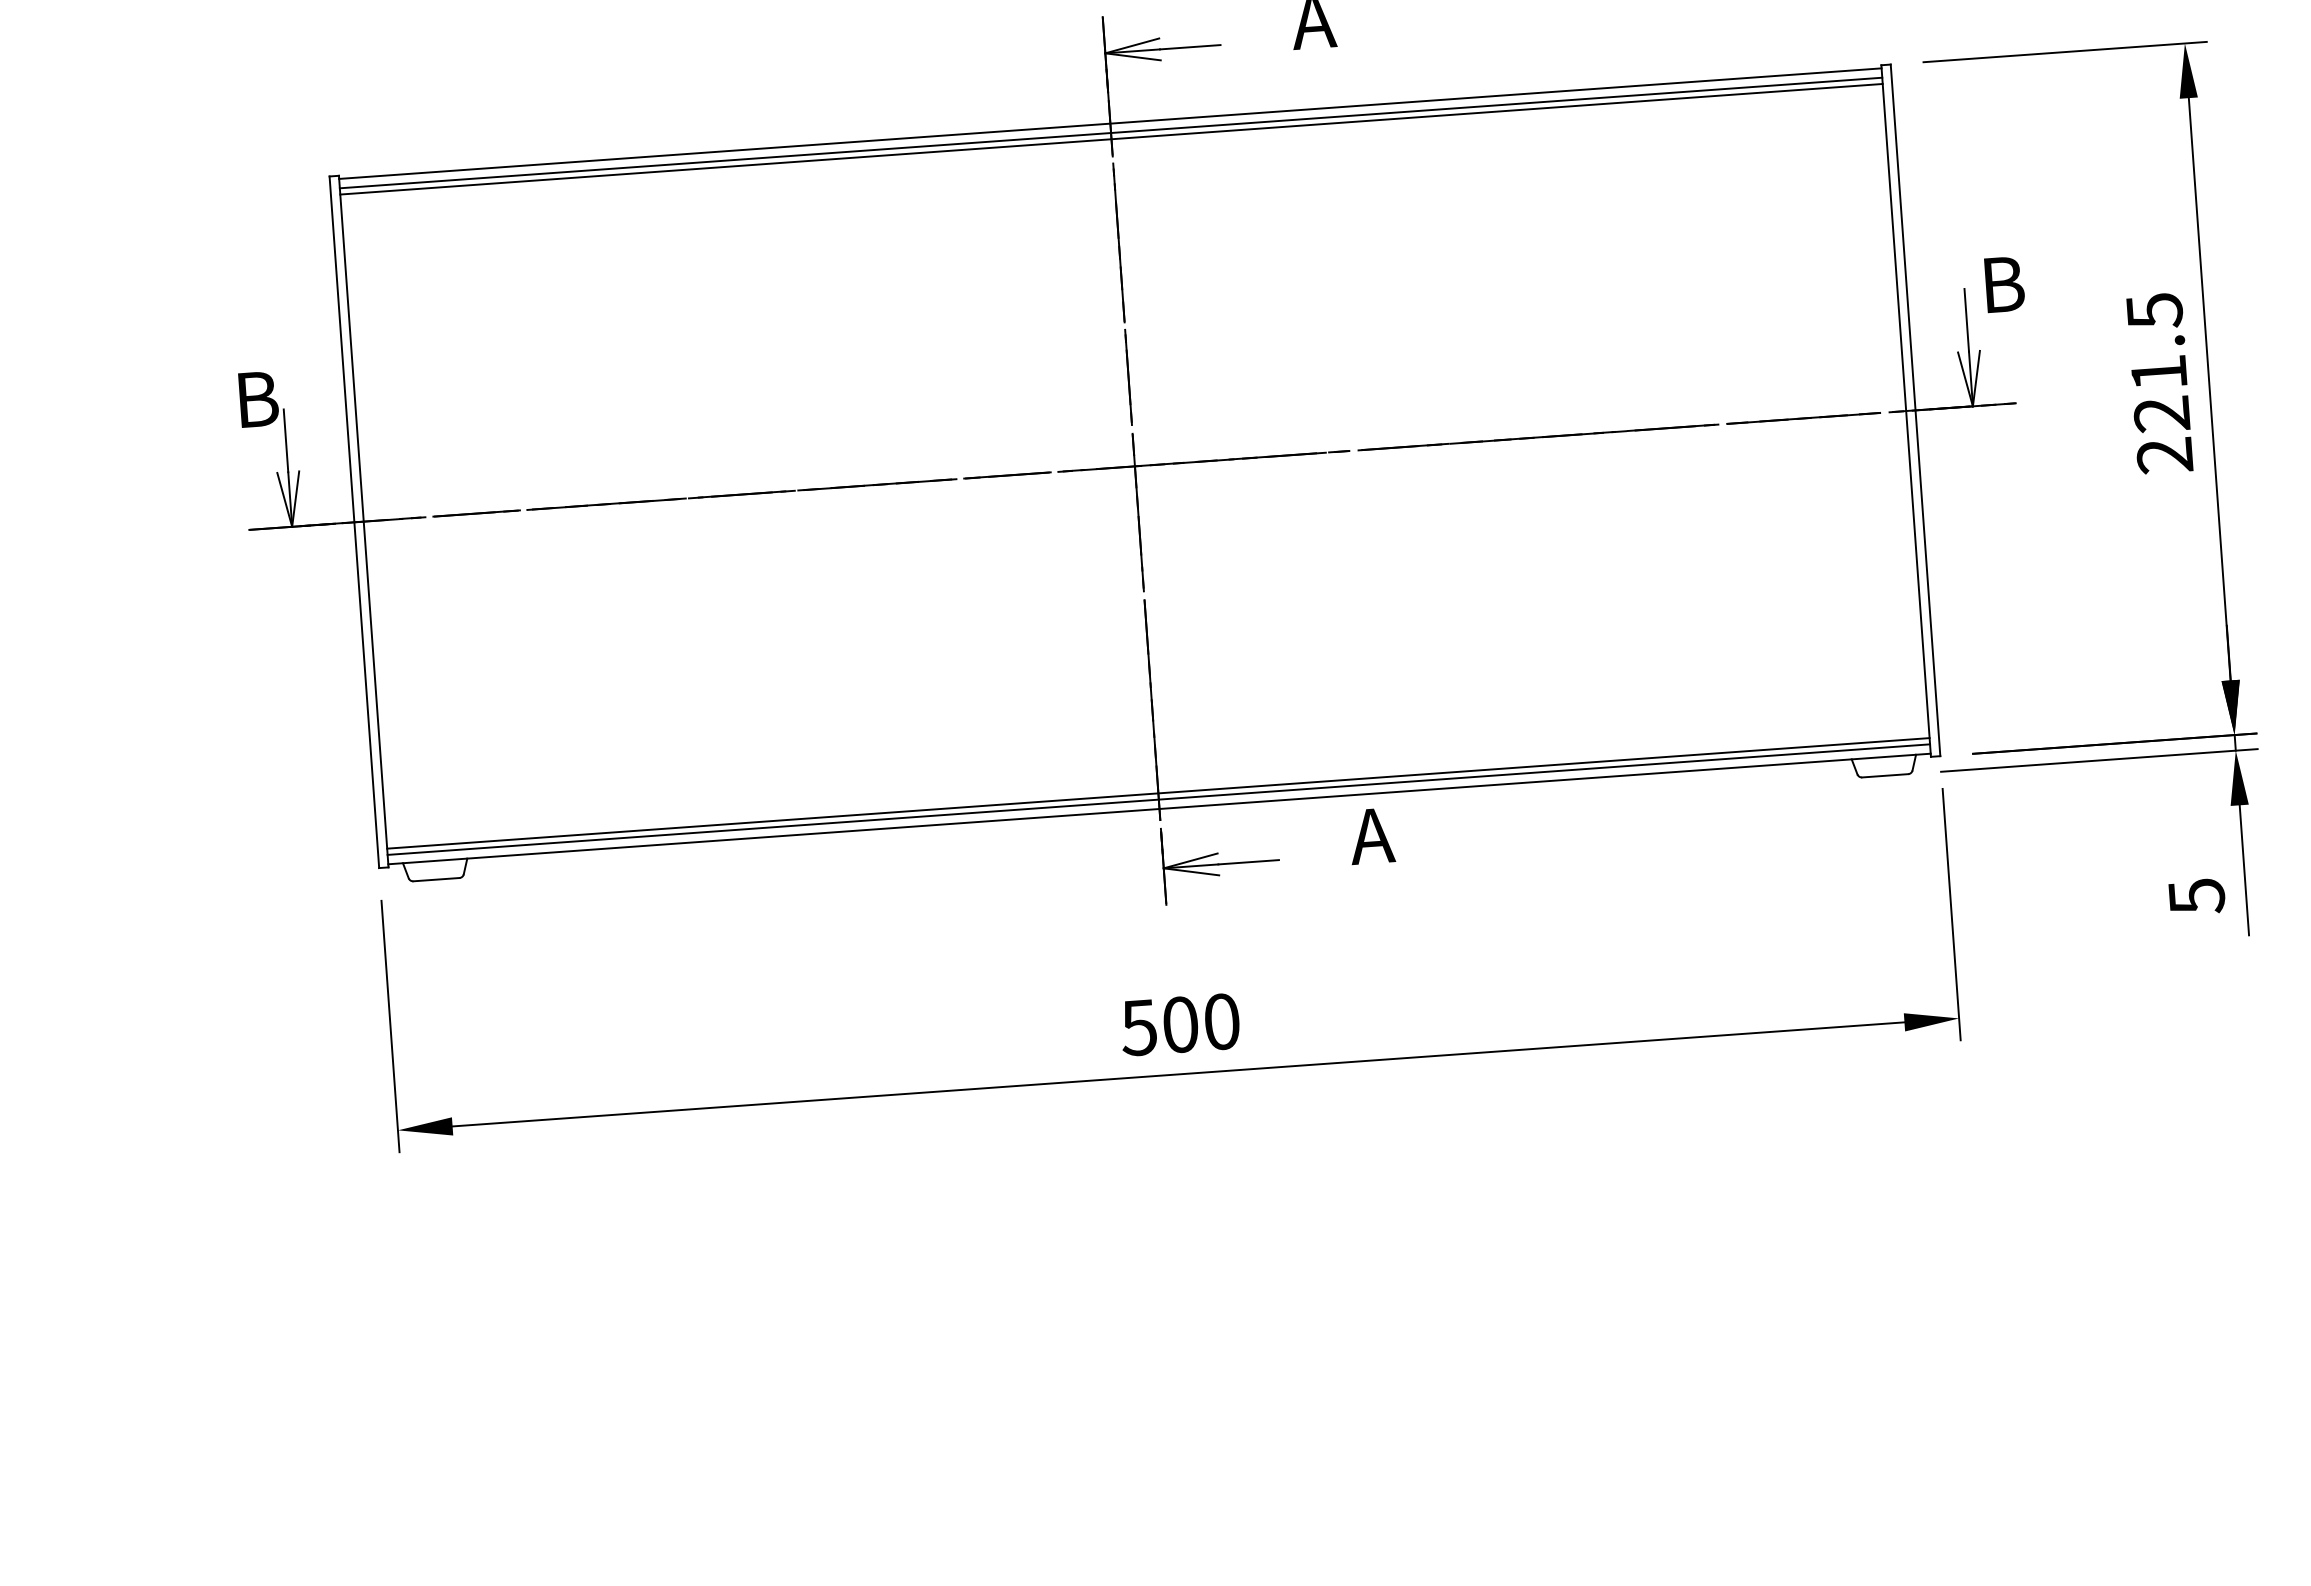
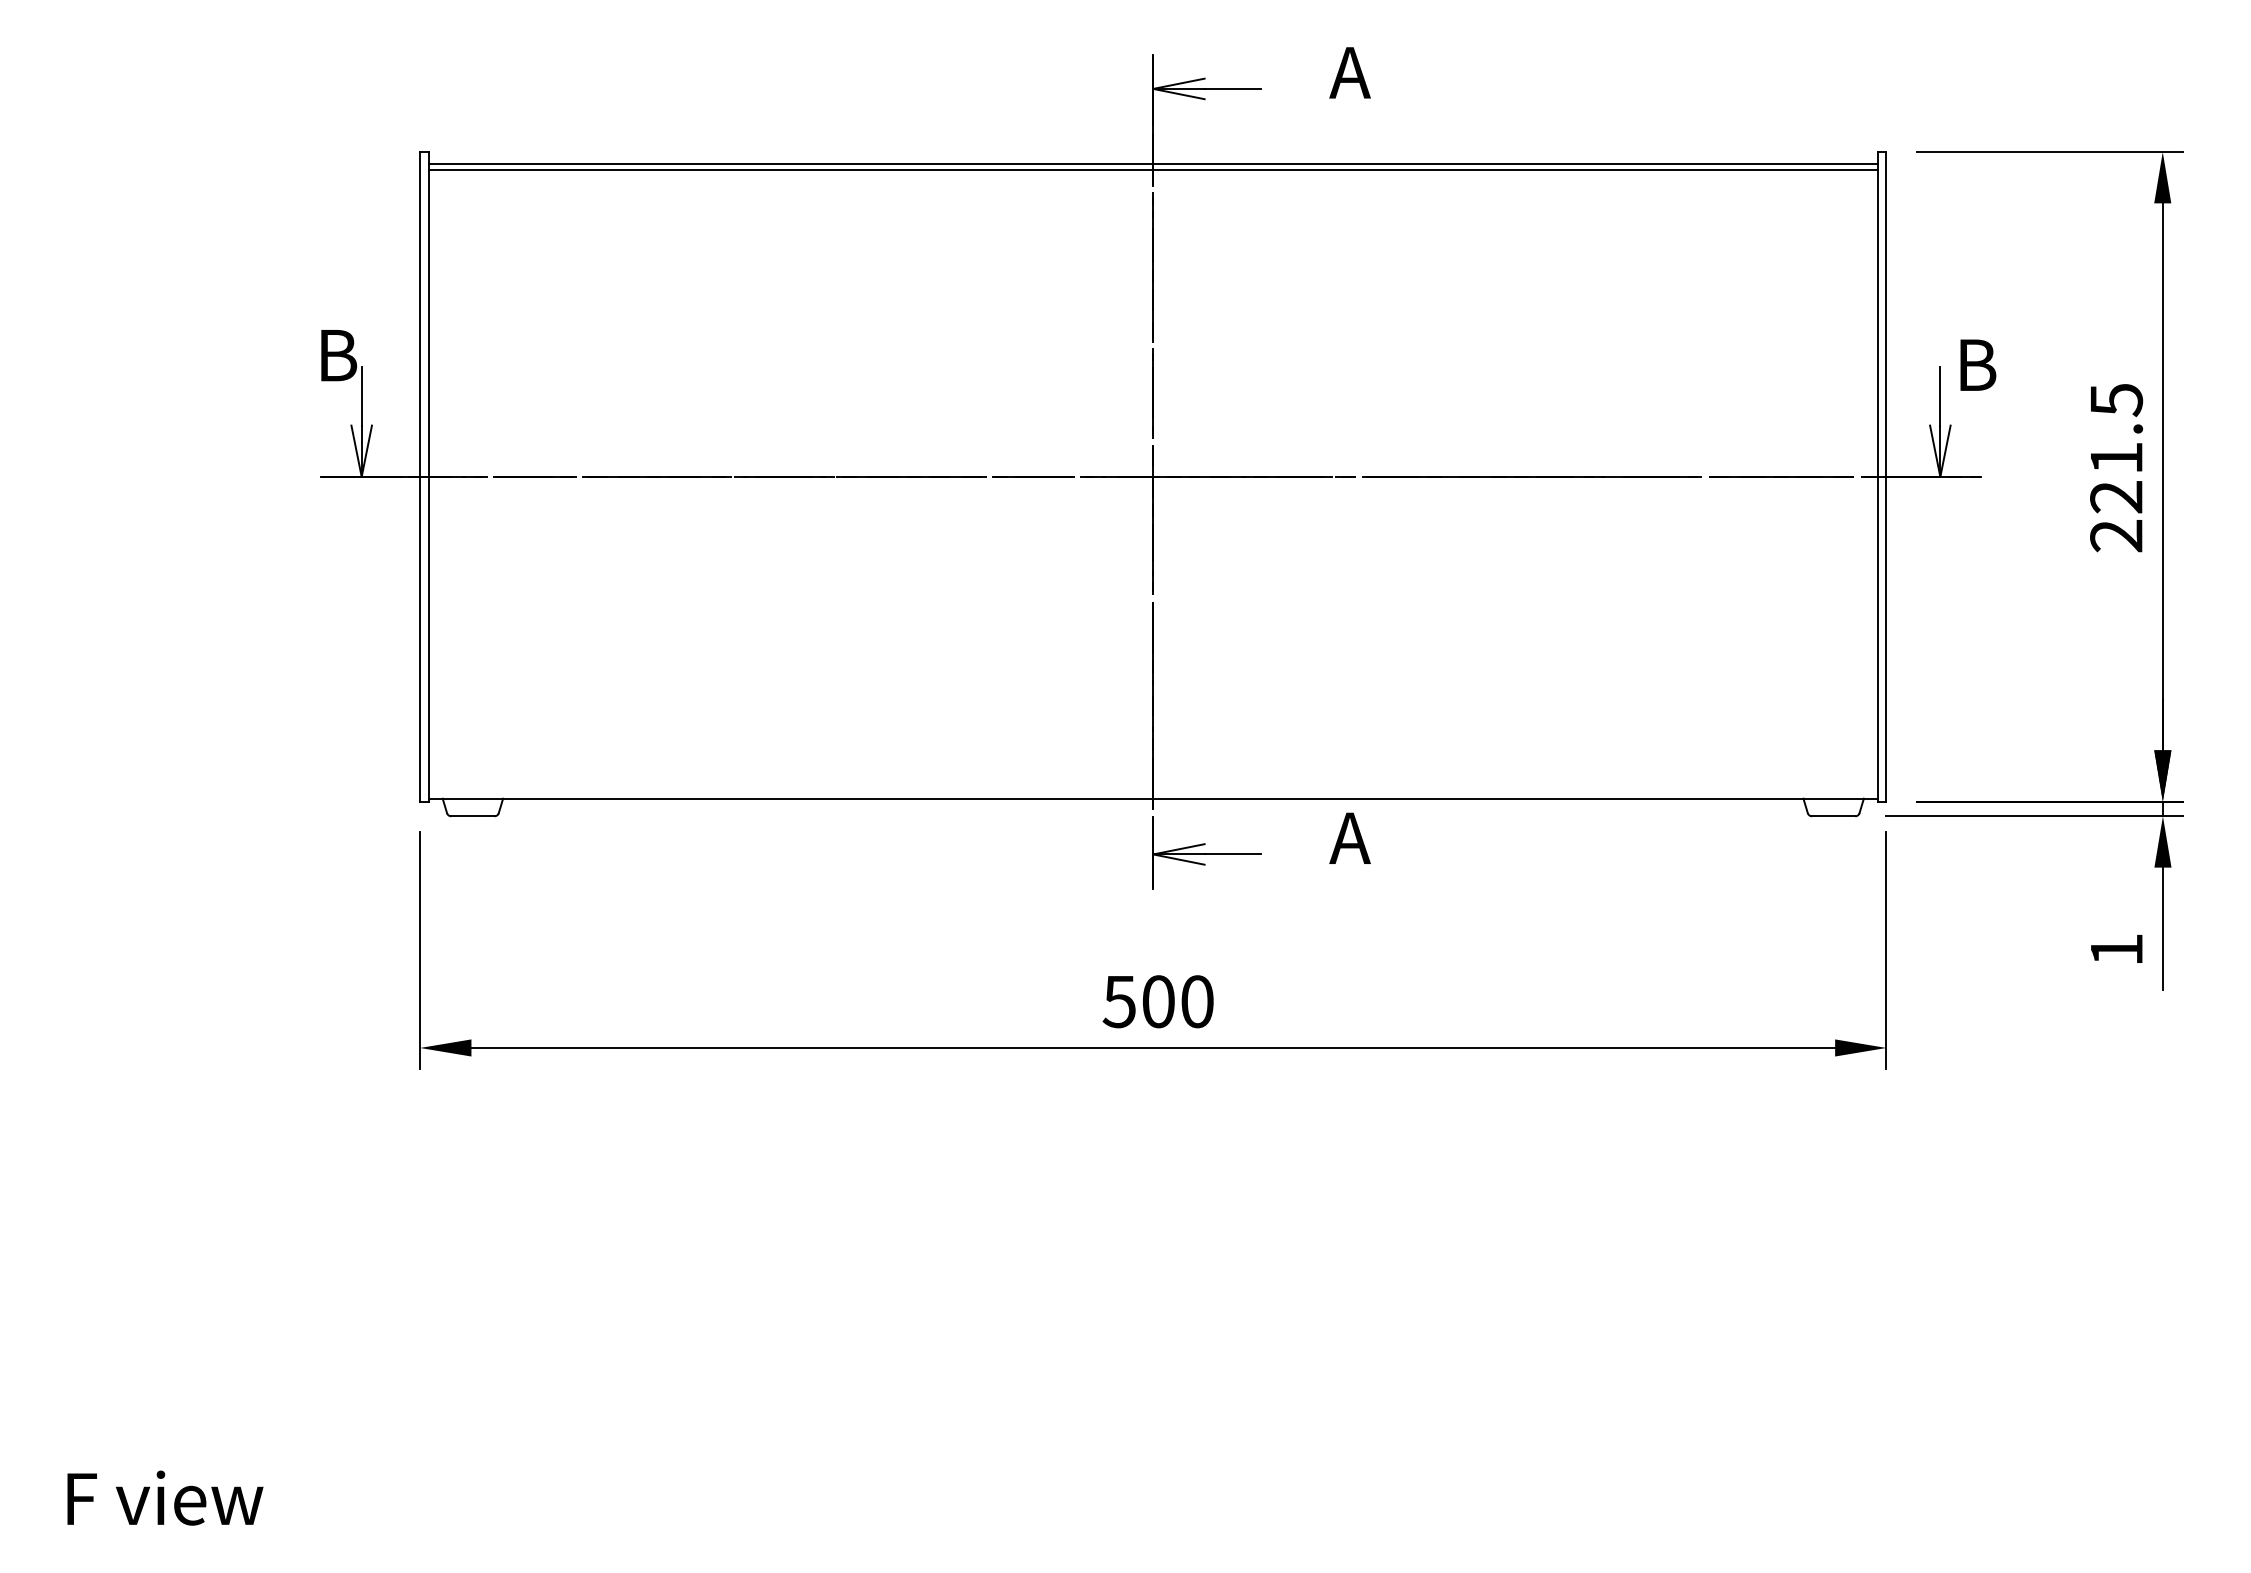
line: (1109, 123) -> (1152, 154), removed
line: (1157, 793) -> (1152, 784), removed
line: (1157, 799) -> (1152, 789), removed
text: (2197, 897) -> (2117, 950), 5 -> 1

